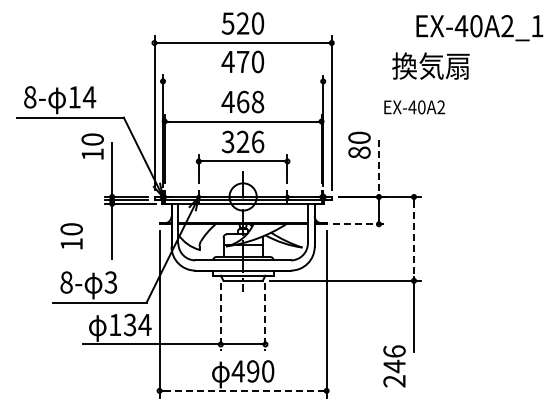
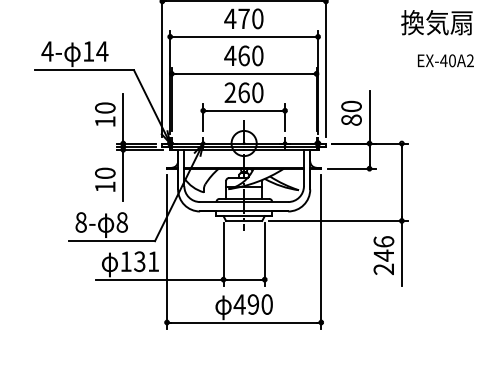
text: (430, 65) -> (436, 22), moved
line: (243, 81) -> (244, 36), added
text: (29, 97) -> (46, 51), 8- -> 4-
text: (257, 102) -> (257, 56), 468 -> 460
text: (414, 107) -> (445, 60), moved
text: (242, 141) -> (243, 92), 326 -> 260
text: (359, 144) -> (351, 112), moved
text: (92, 146) -> (105, 114), moved
line: (378, 168) -> (369, 117), dashed -> solid
line: (360, 224) -> (352, 168), dashed -> solid
text: (71, 236) -> (105, 179), moved
line: (413, 238) -> (401, 181), dashed -> solid
text: (110, 282) -> (121, 222), 3 -> 8
line: (220, 317) -> (223, 254), dashed -> solid
line: (265, 317) -> (264, 254), dashed -> solid
text: (144, 324) -> (153, 261), 134 -> 131
text: (394, 366) -> (383, 255), moved
line: (243, 390) -> (244, 322), dashed -> solid

